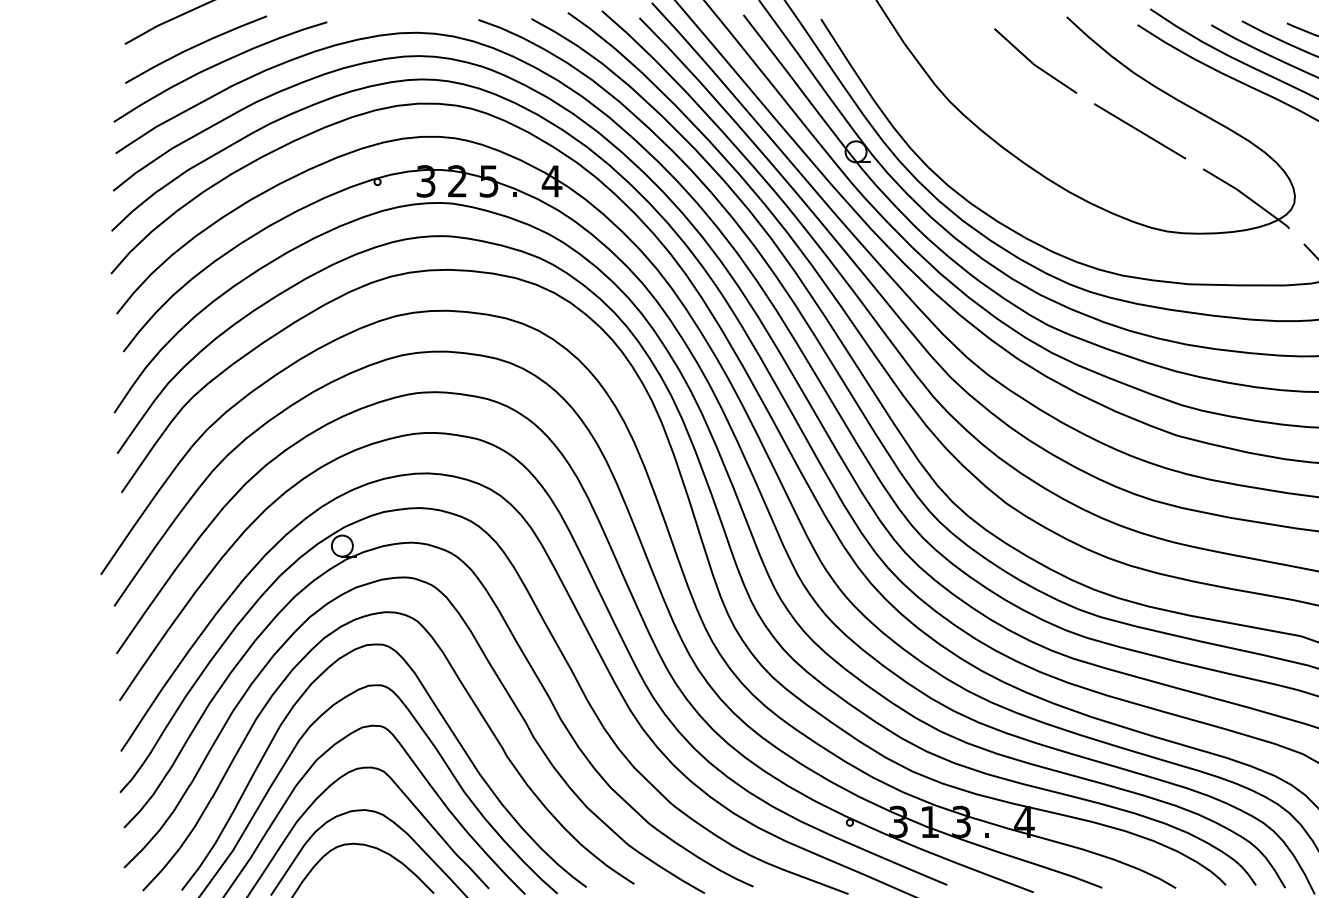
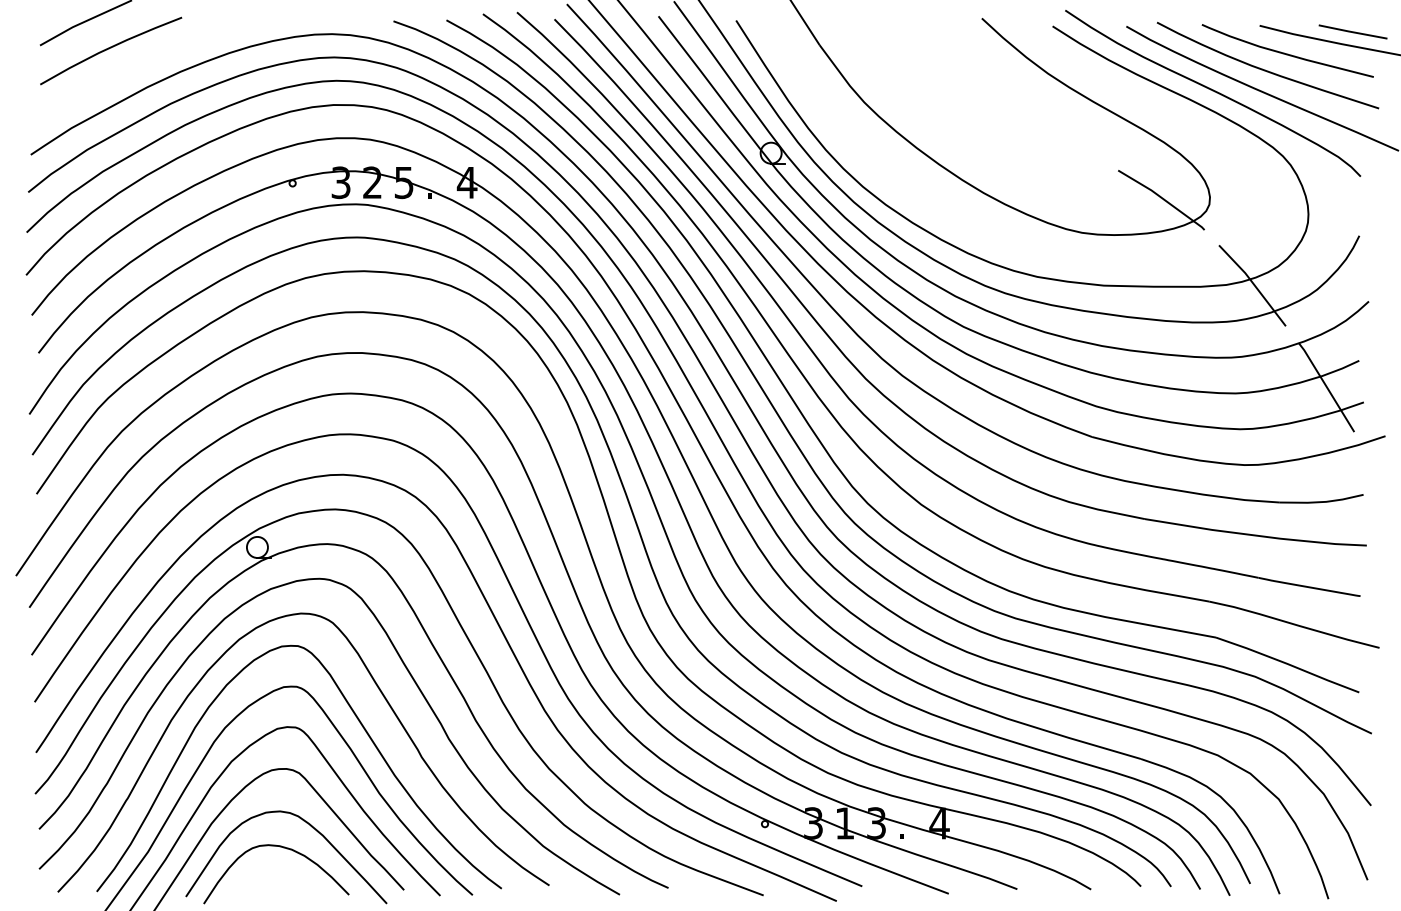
line: (1034, 63) -> (949, 64), removed
curve: (218, 65) -> (133, 66), removed
line: (1139, 131) -> (1054, 132), removed

